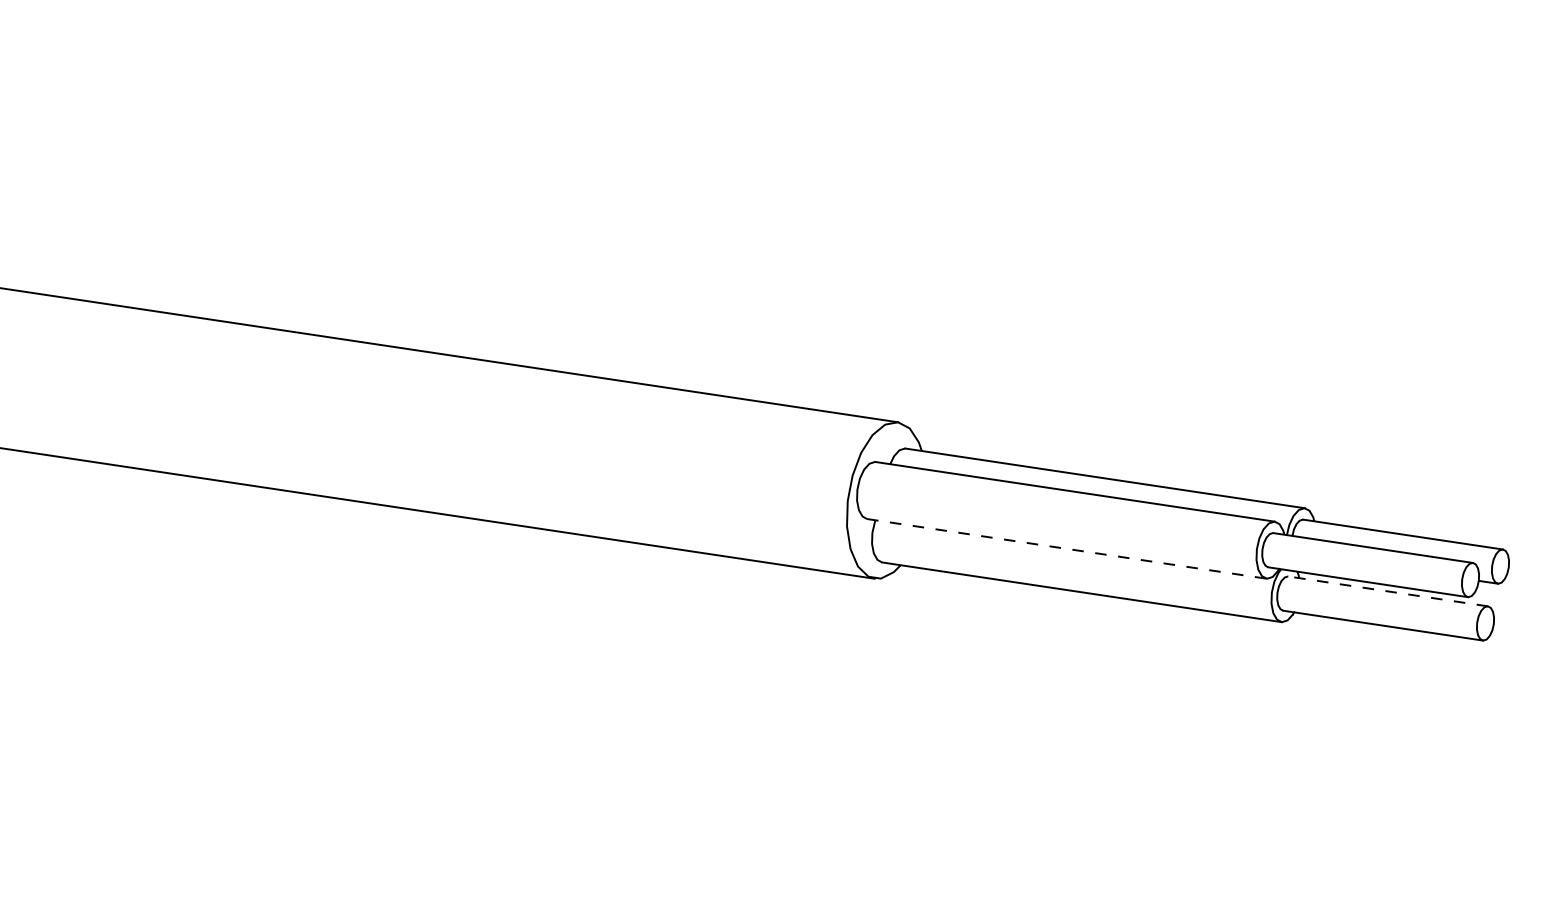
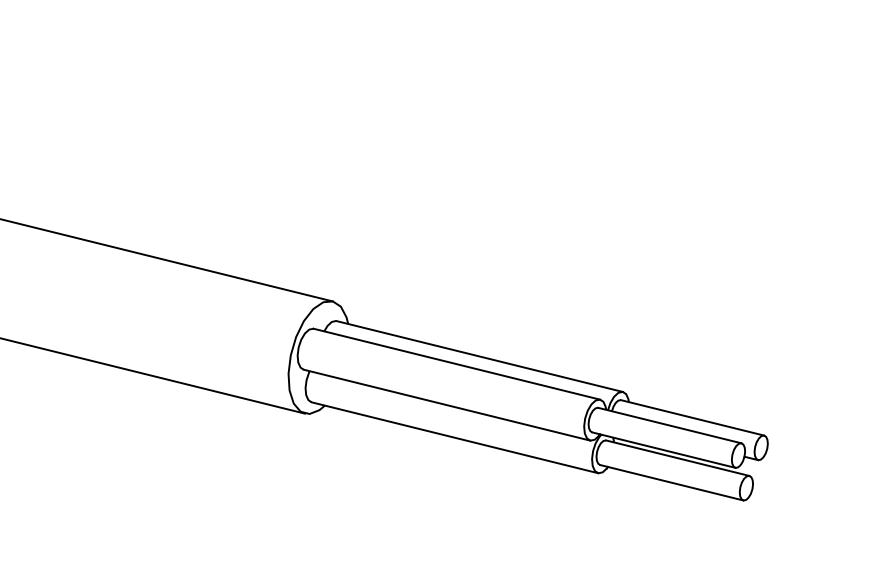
line: (1066, 548) -> (446, 404), dashed -> solid
line: (1388, 591) -> (678, 458), dashed -> solid

